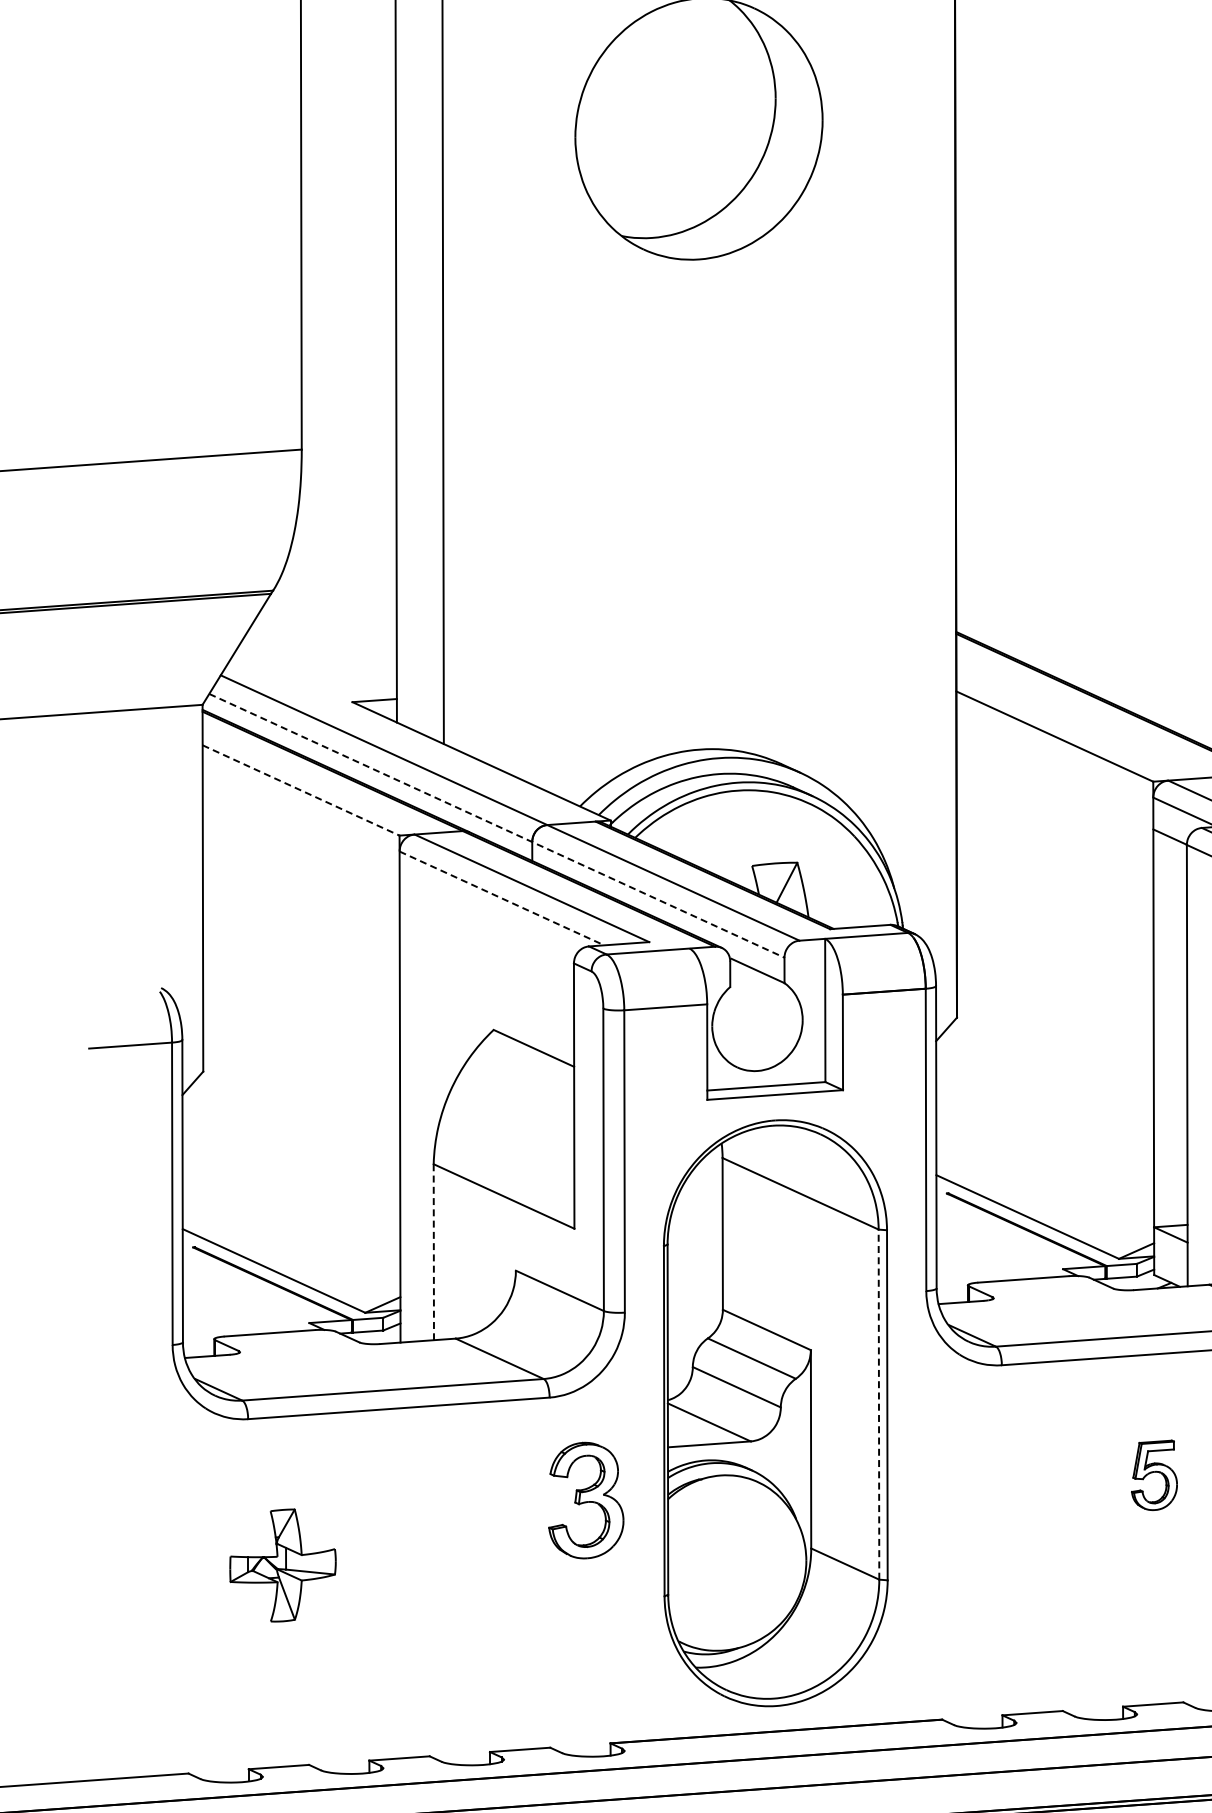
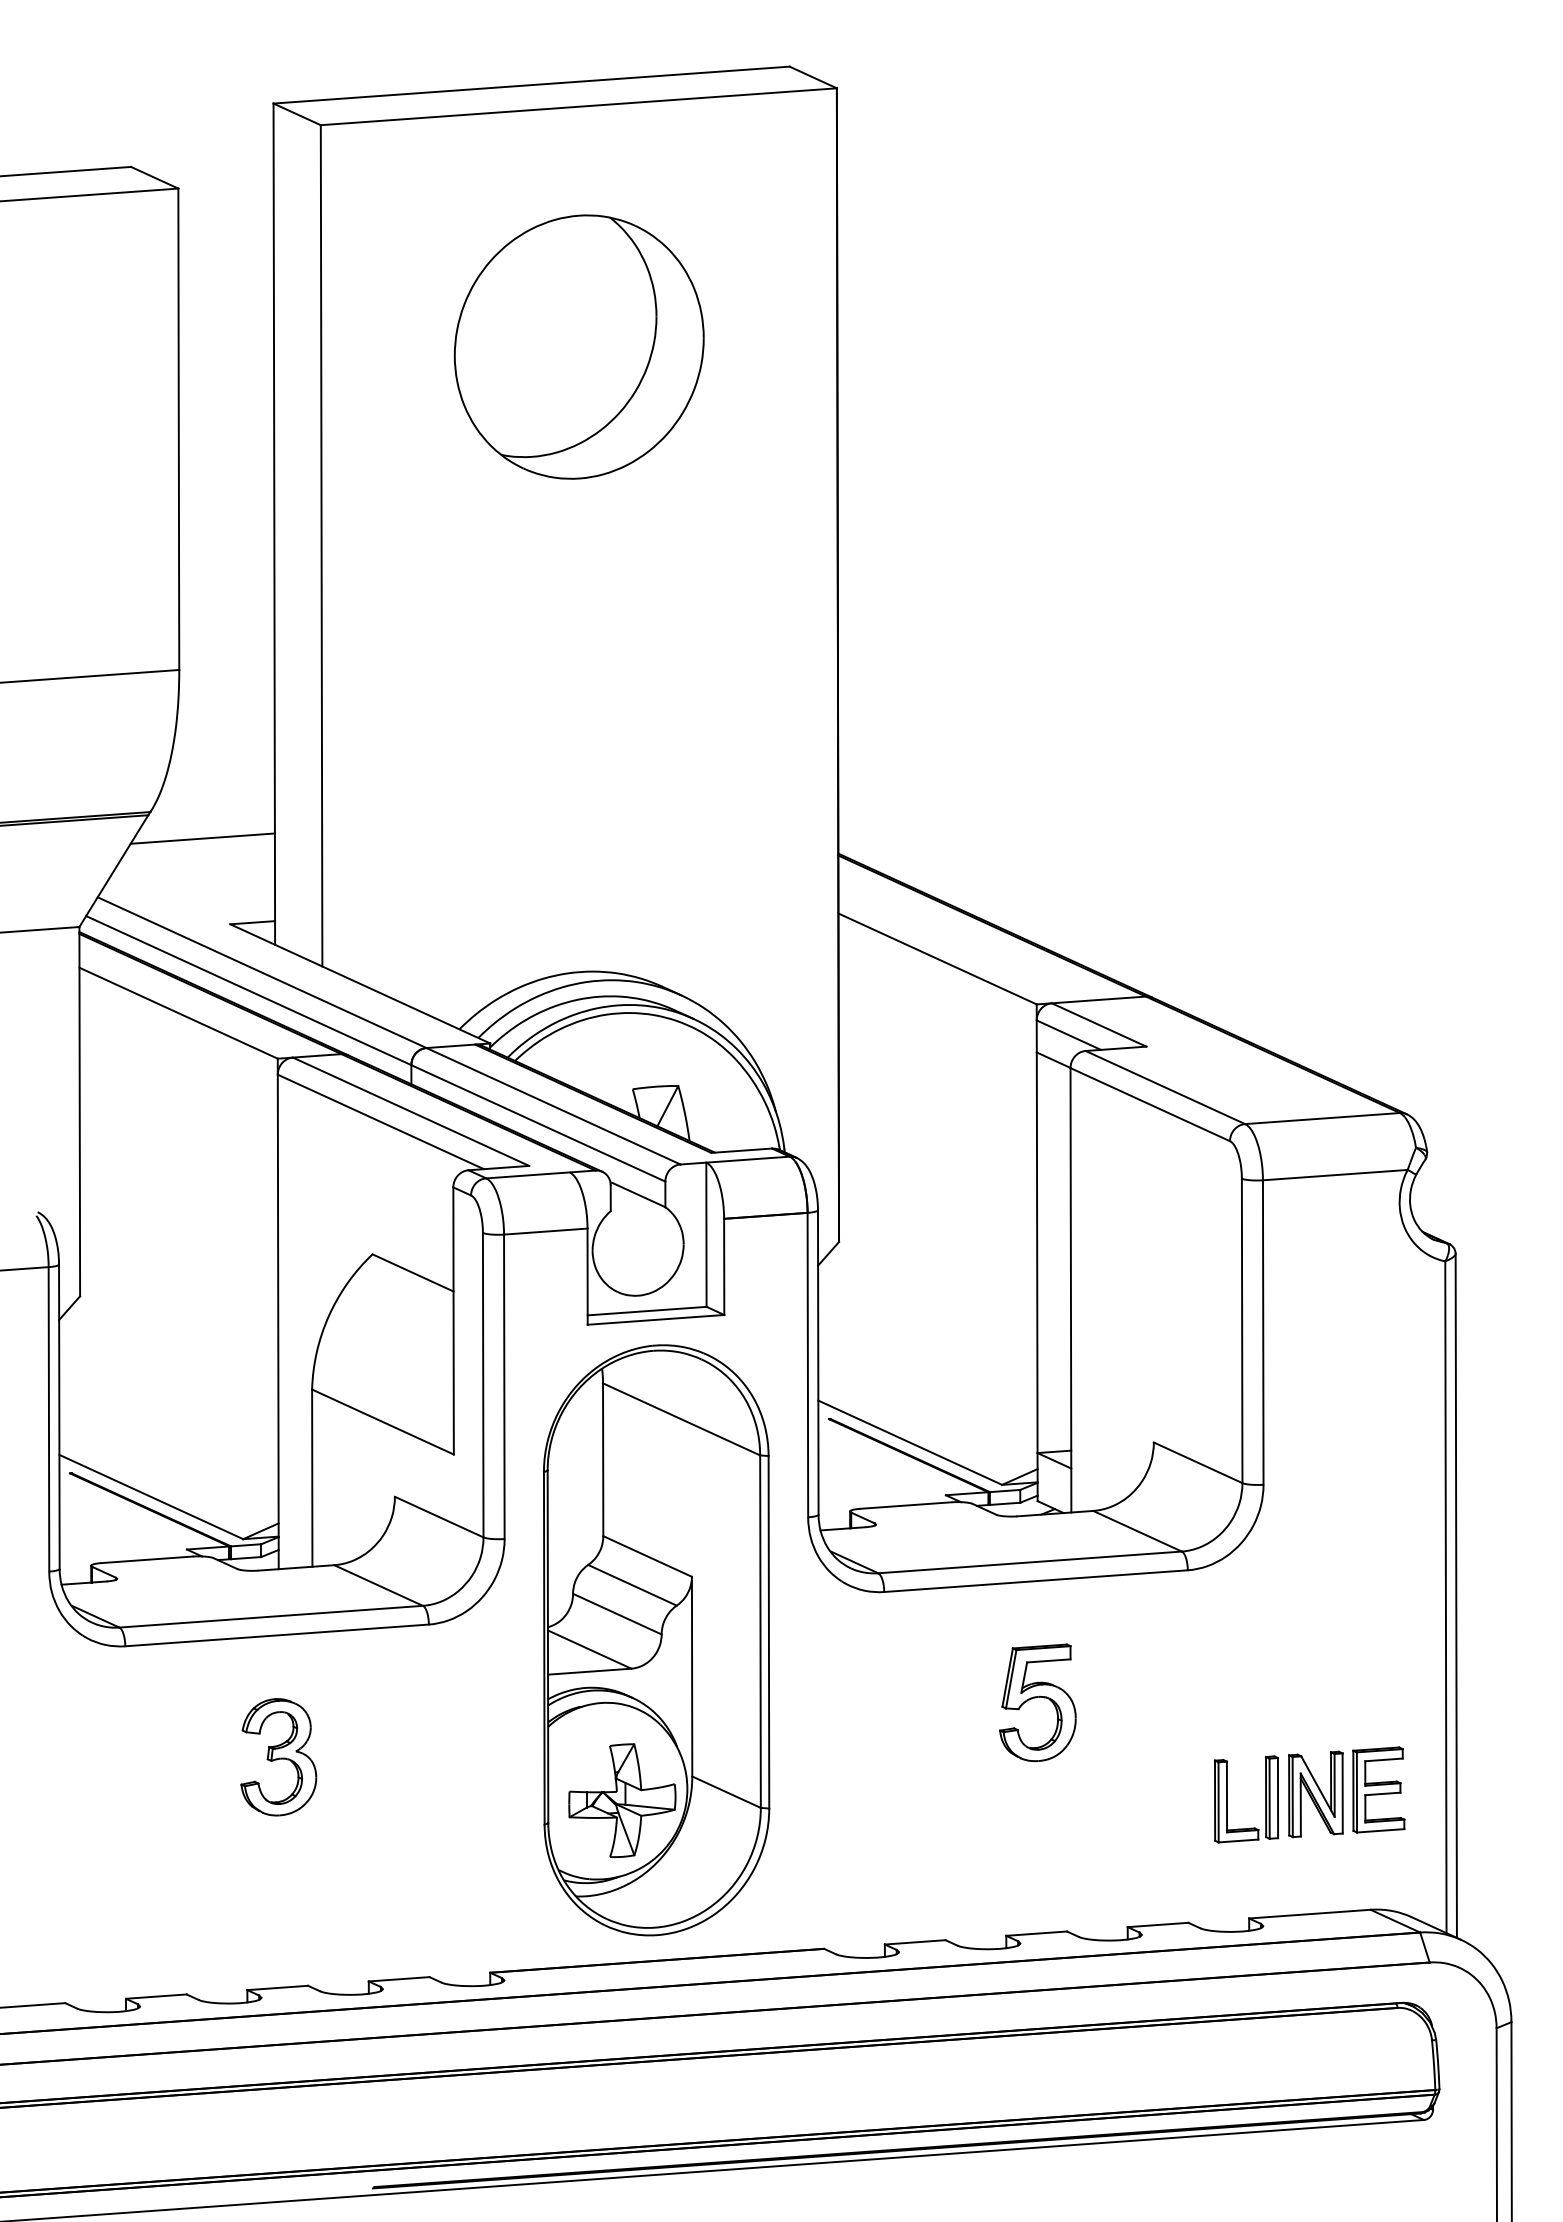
line: (324, 616) -> (202, 838), added
line: (301, 790) -> (179, 1013), dashed -> solid
line: (496, 825) -> (375, 1048), dashed -> solid
line: (502, 898) -> (381, 1122), dashed -> solid
line: (434, 1252) -> (312, 1478), dashed -> solid
line: (878, 1404) -> (760, 1631), dashed -> solid
part: (1154, 1474) -> (1037, 1702), size x1.67
part: (586, 1500) -> (278, 1757), moved
part: (283, 1565) -> (622, 1800), moved

